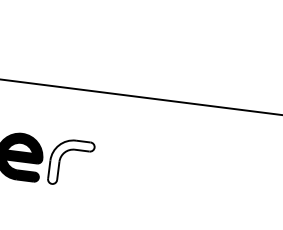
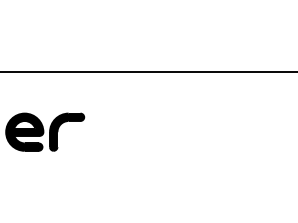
fill: (71, 162) -> (67, 131), added

